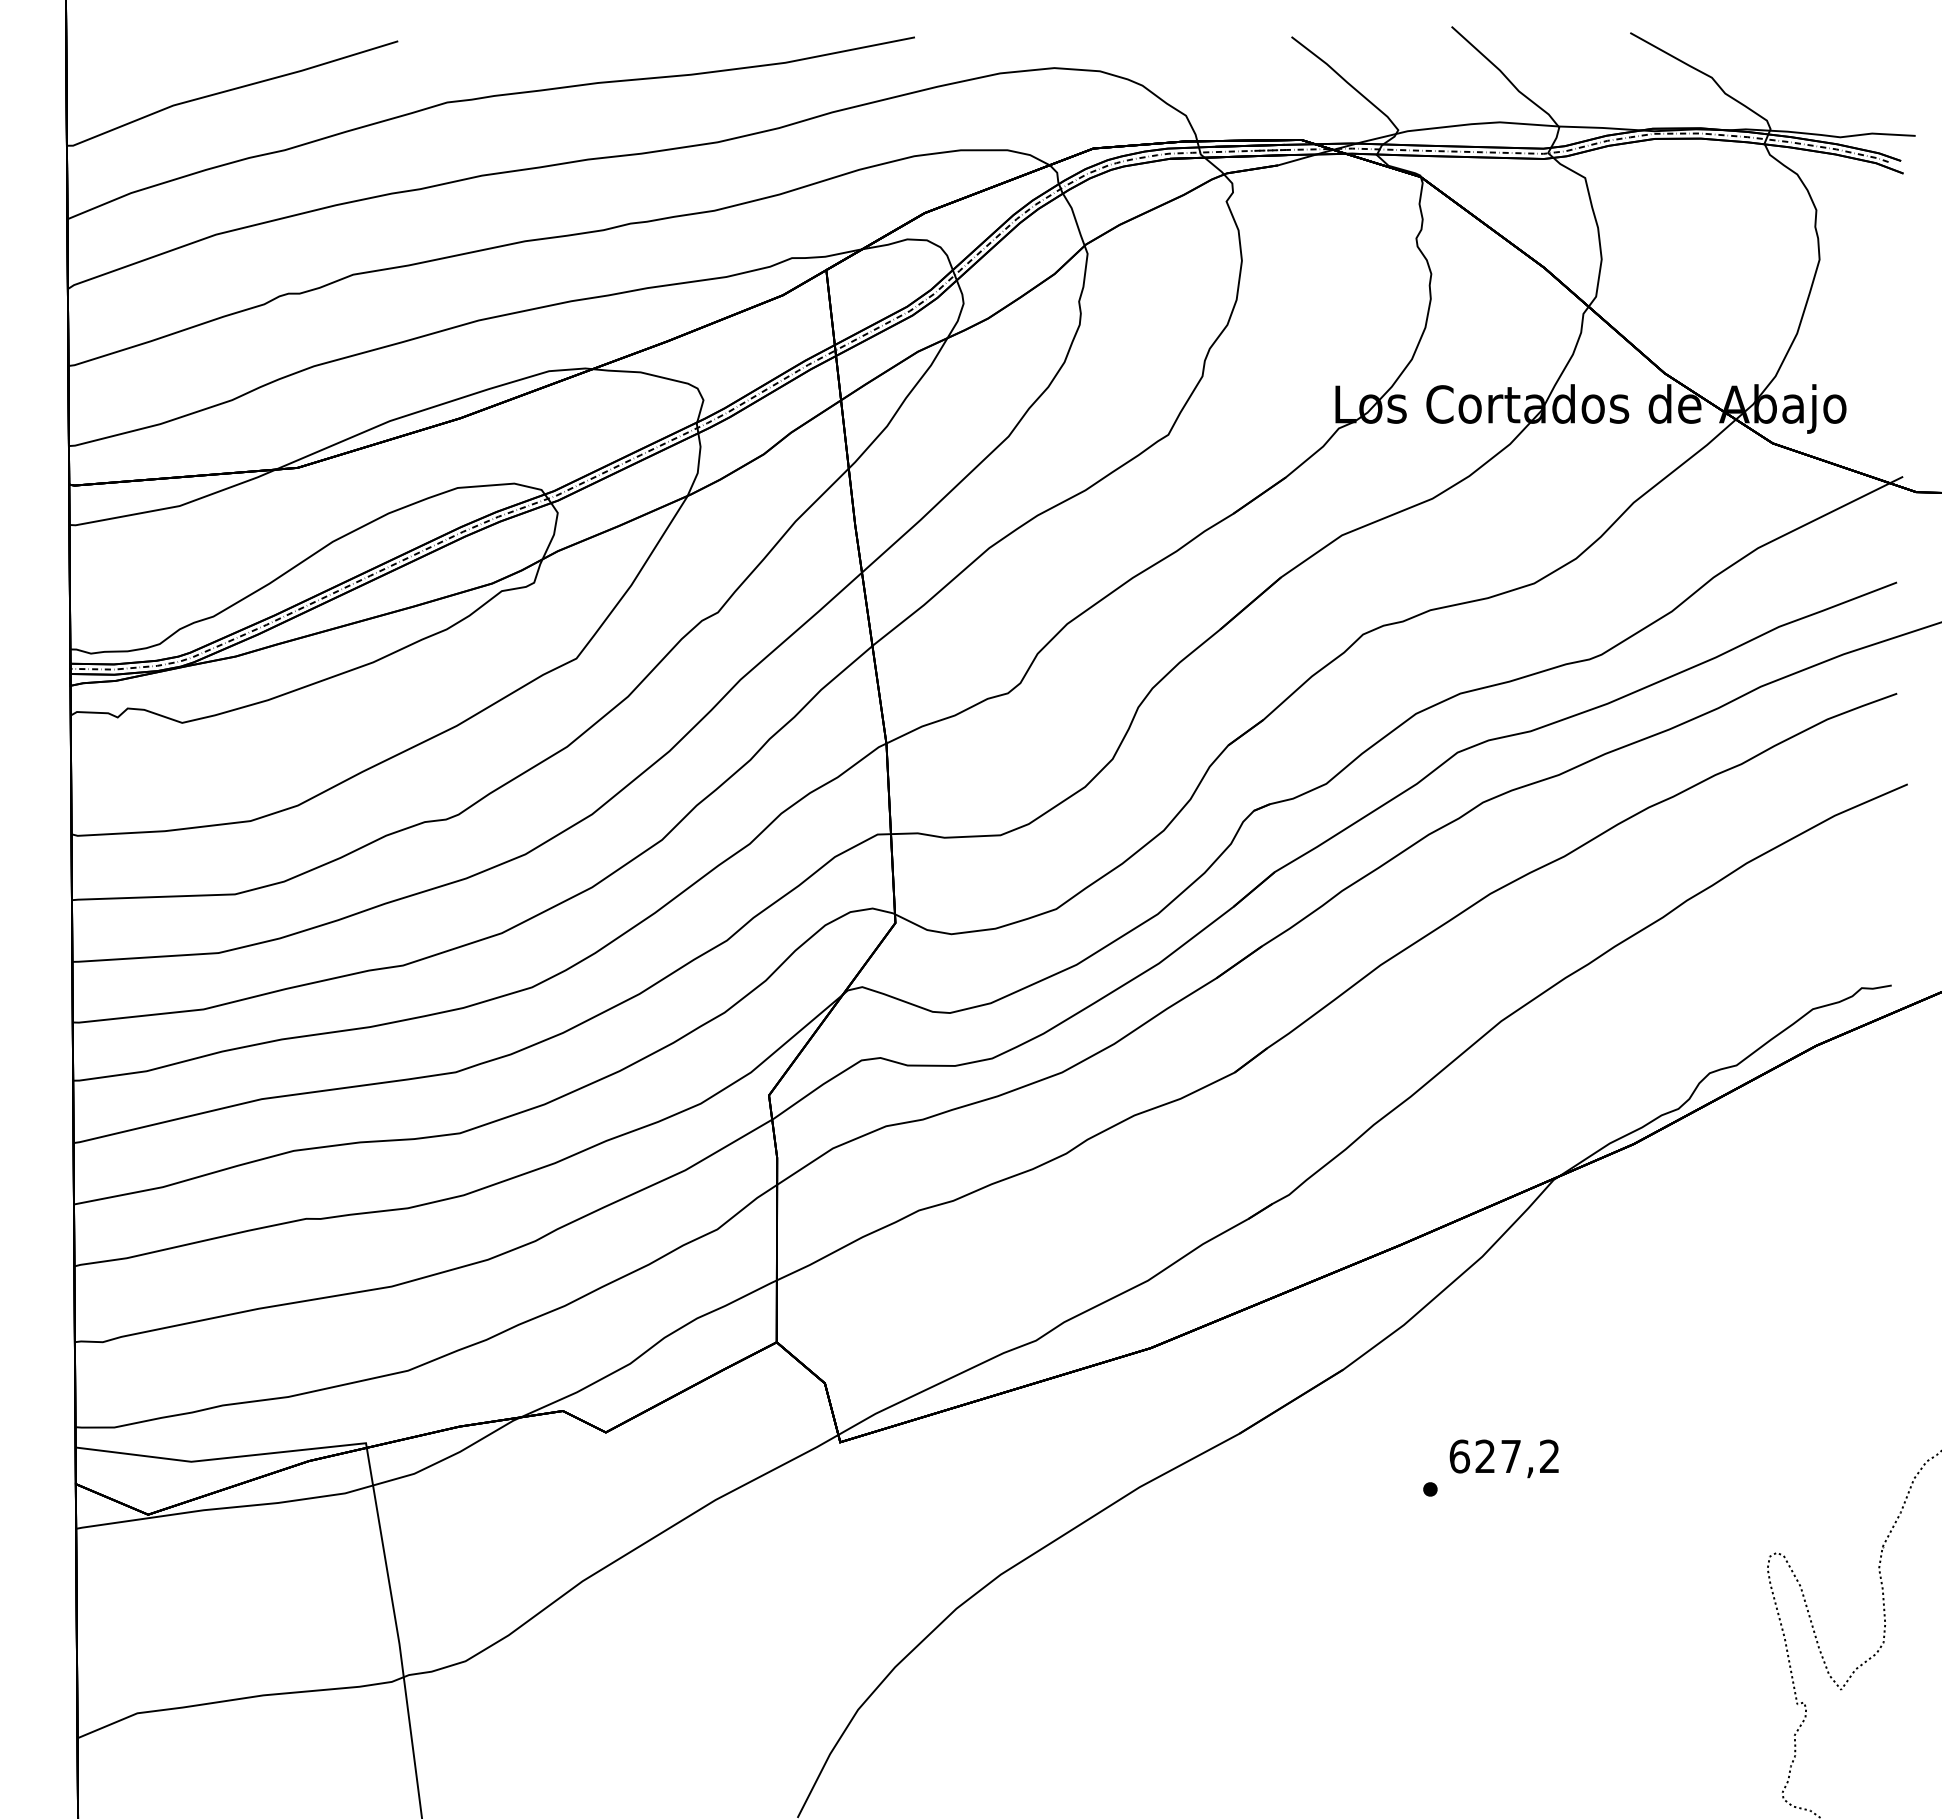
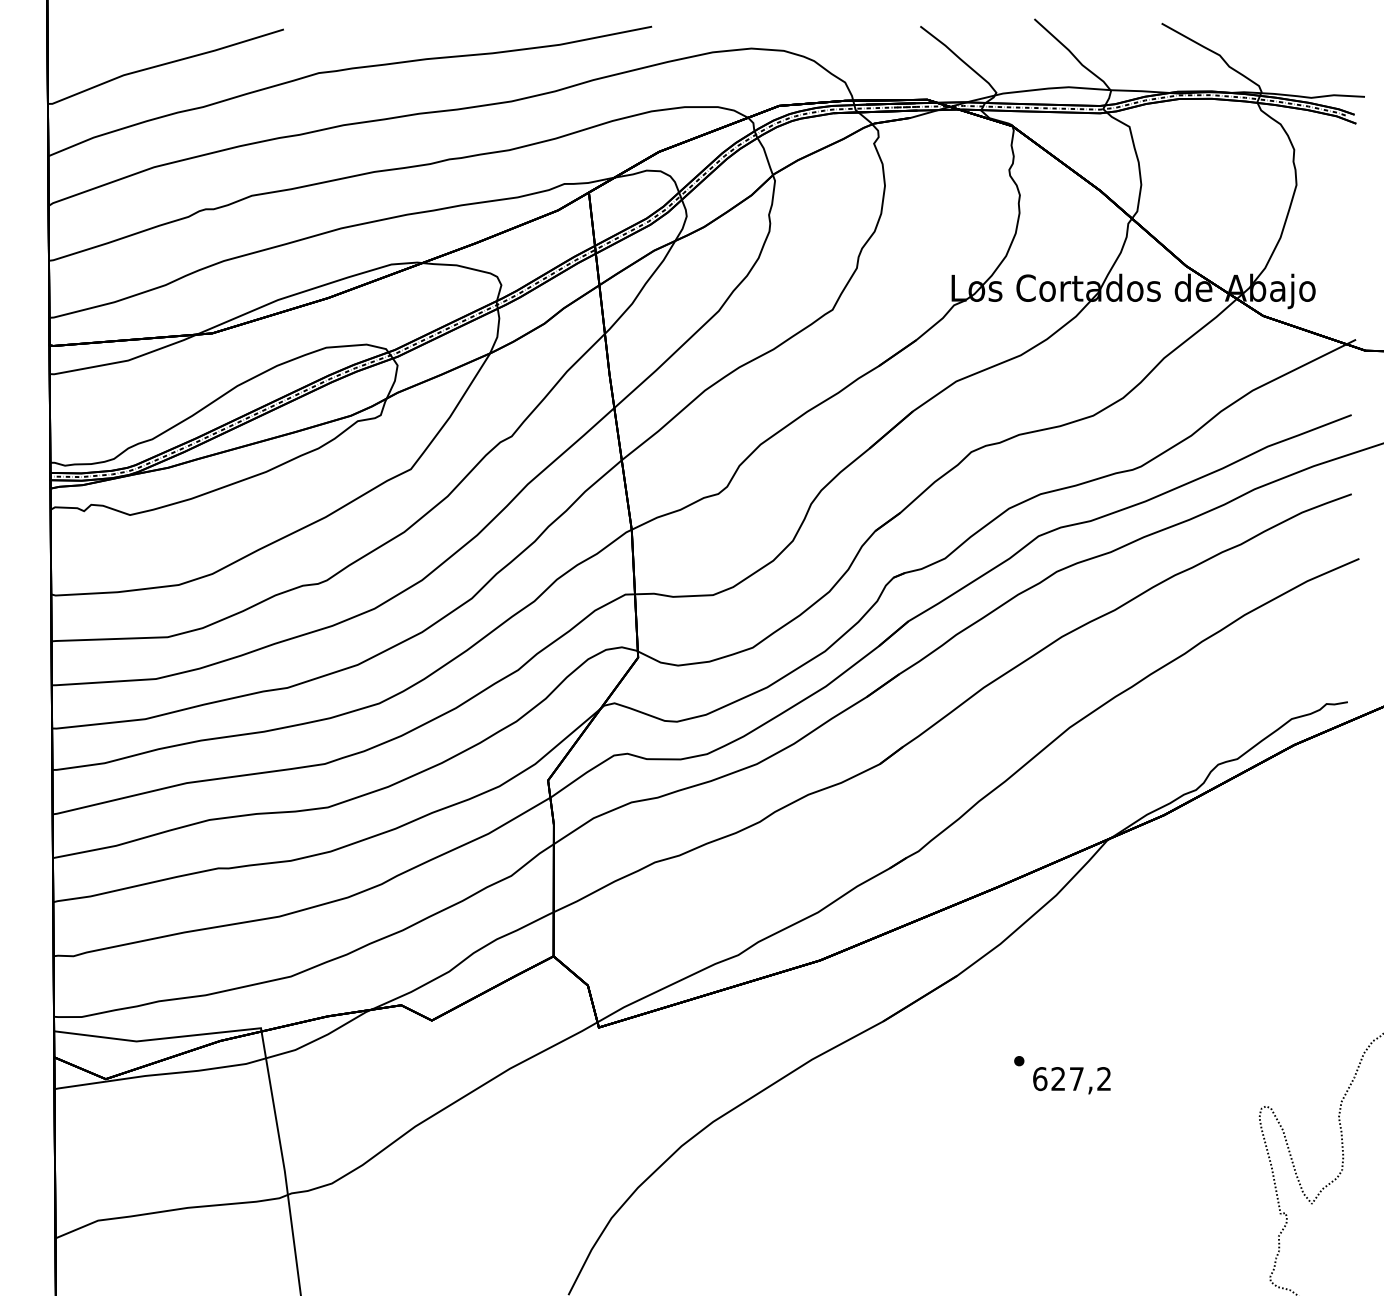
text: (1503, 1458) -> (1071, 1080), moved

